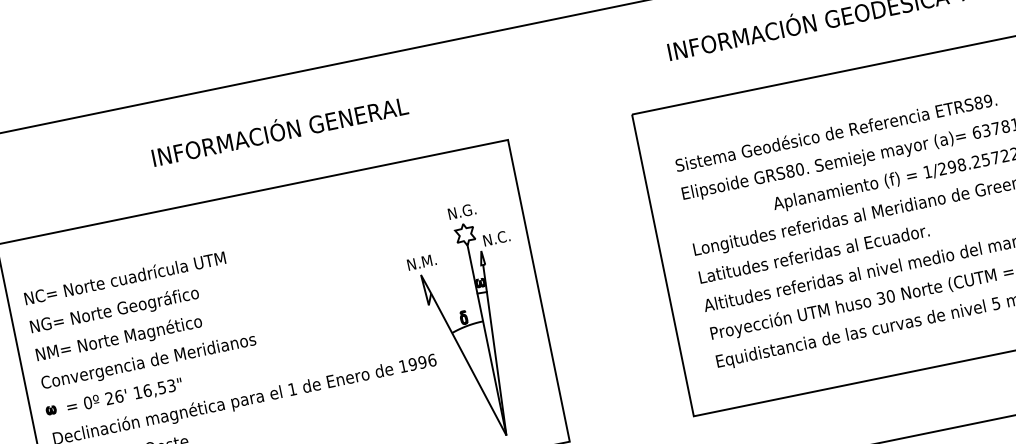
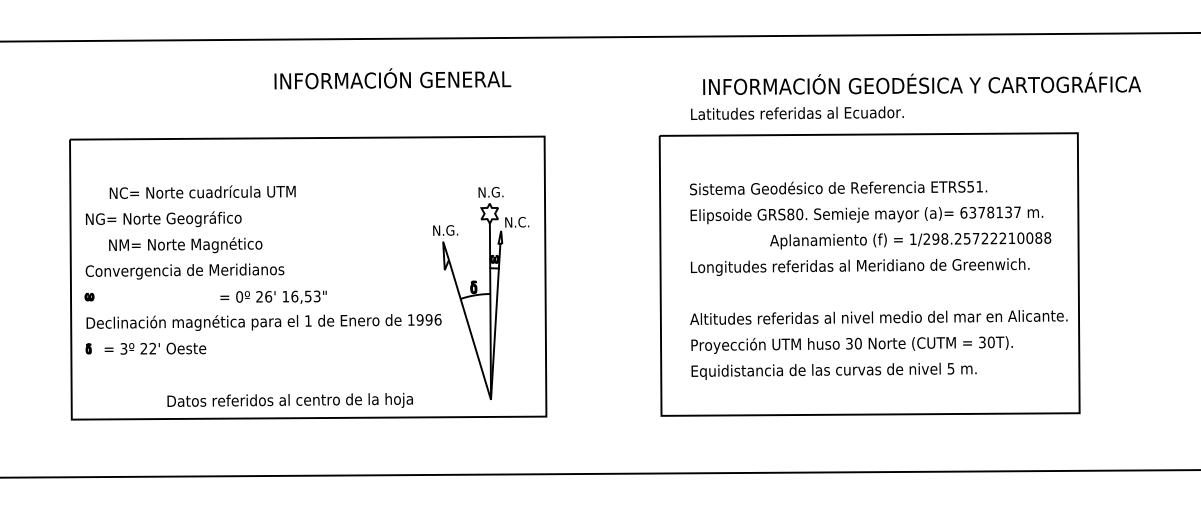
text: (983, 101) -> (975, 186), ETRS89. -> ETRS51.
text: (279, 130) -> (392, 78), moved
text: (814, 254) -> (797, 113), moved
text: (428, 260) -> (452, 230), N.M. -> N.G.
text: (124, 277) -> (202, 191), moved
text: (118, 339) -> (185, 245), moved
text: (124, 395) -> (273, 296), moved

